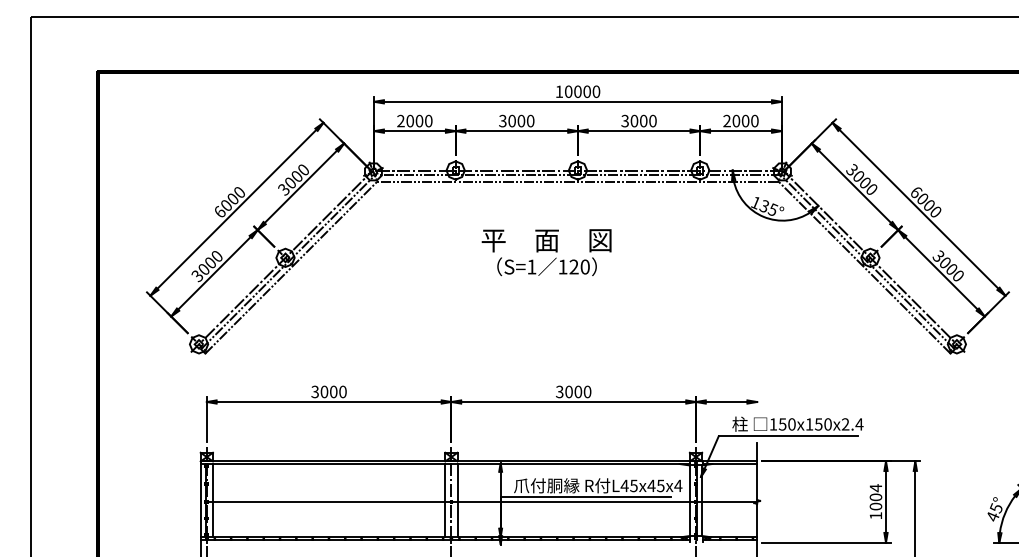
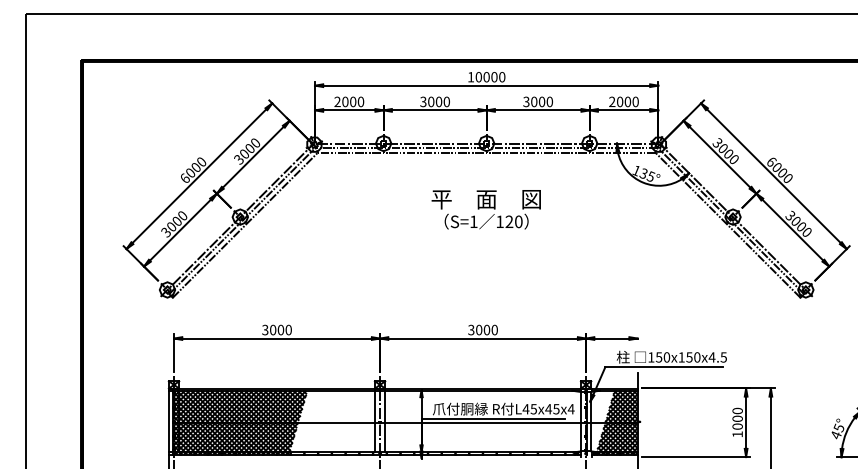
text: (545, 252) -> (485, 209), moved
text: (852, 424) -> (717, 357), 150x150x2.4 -> 150x150x4.5
text: (875, 487) -> (737, 410), 1004 -> 1000
hatch: (284, 501) -> (239, 422), added
hatch: (733, 501) -> (617, 422), added

